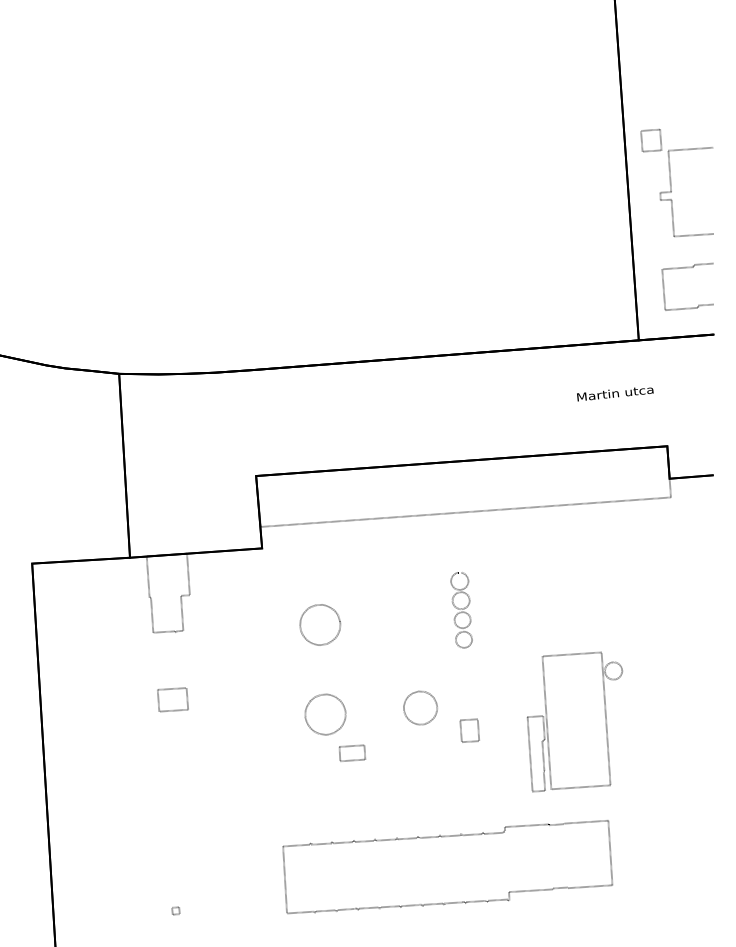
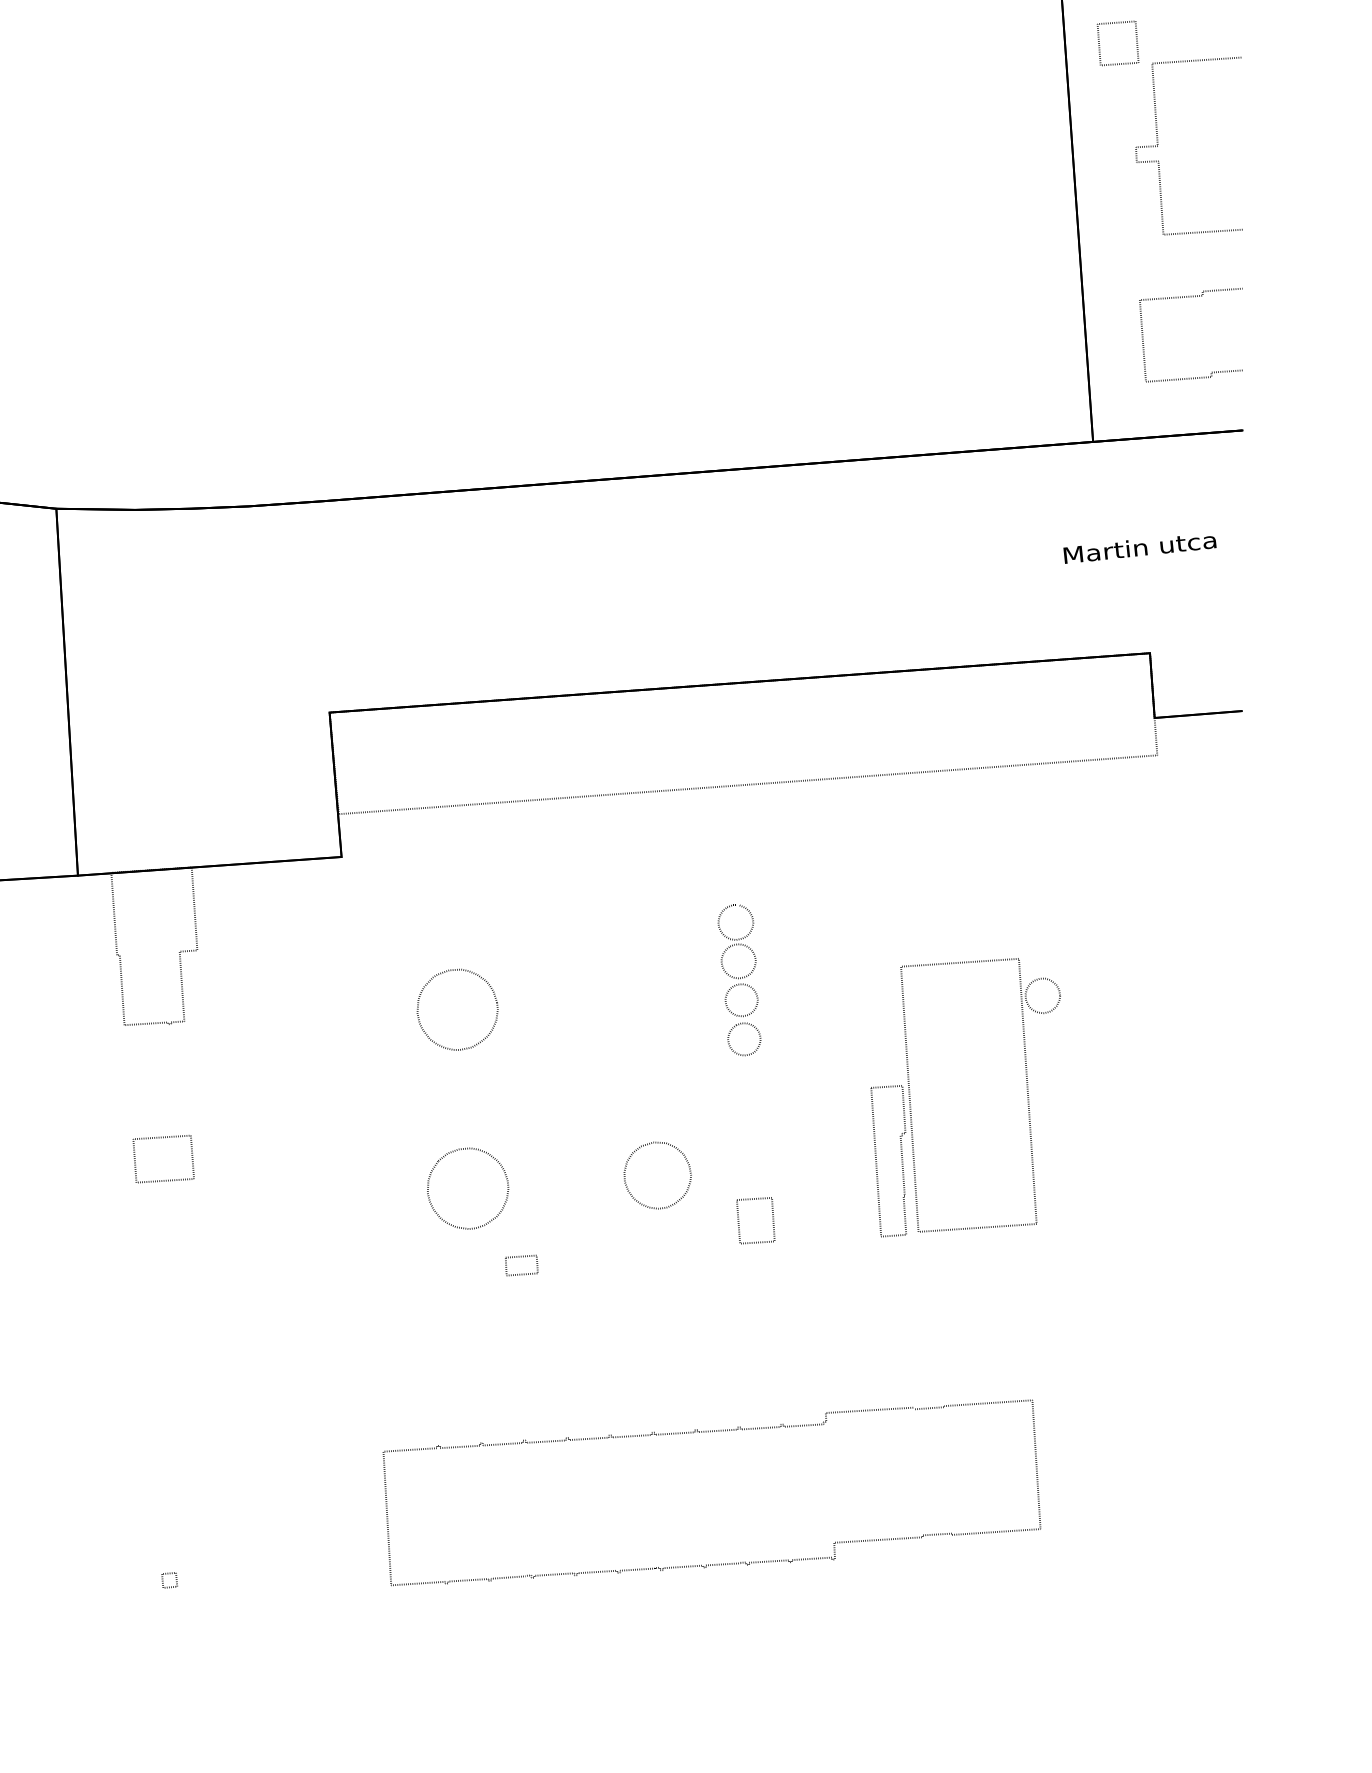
text: (615, 394) -> (1140, 549), moved
part: (574, 721) -> (964, 1096), moved
part: (352, 752) -> (521, 1264), size x0.62

